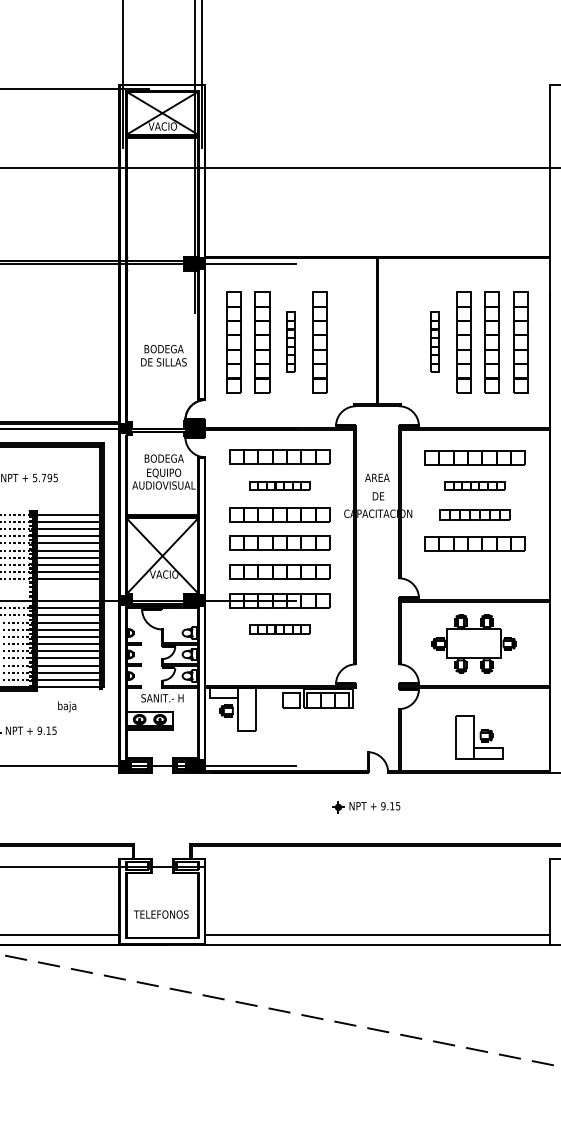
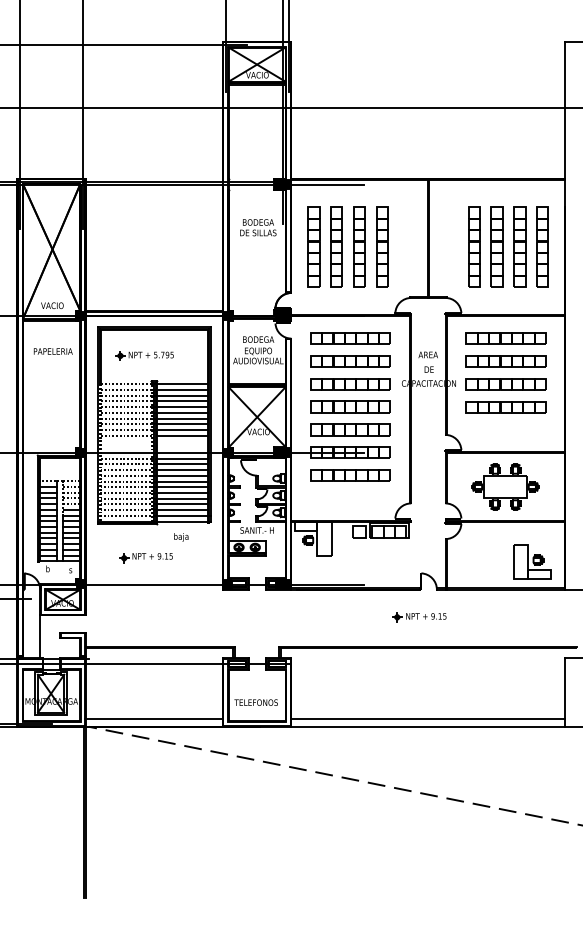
part: (290, 341) -> (359, 246), size x1.67
part: (435, 341) -> (474, 246), size x1.67
text: (164, 355) -> (258, 227), moved
part: (279, 486) -> (350, 361), size x1.67
part: (474, 486) -> (505, 361), size x1.67
part: (474, 514) -> (505, 384), size x1.43
part: (279, 629) -> (350, 475), size x1.67
part: (479, 737) -> (532, 561), moved

